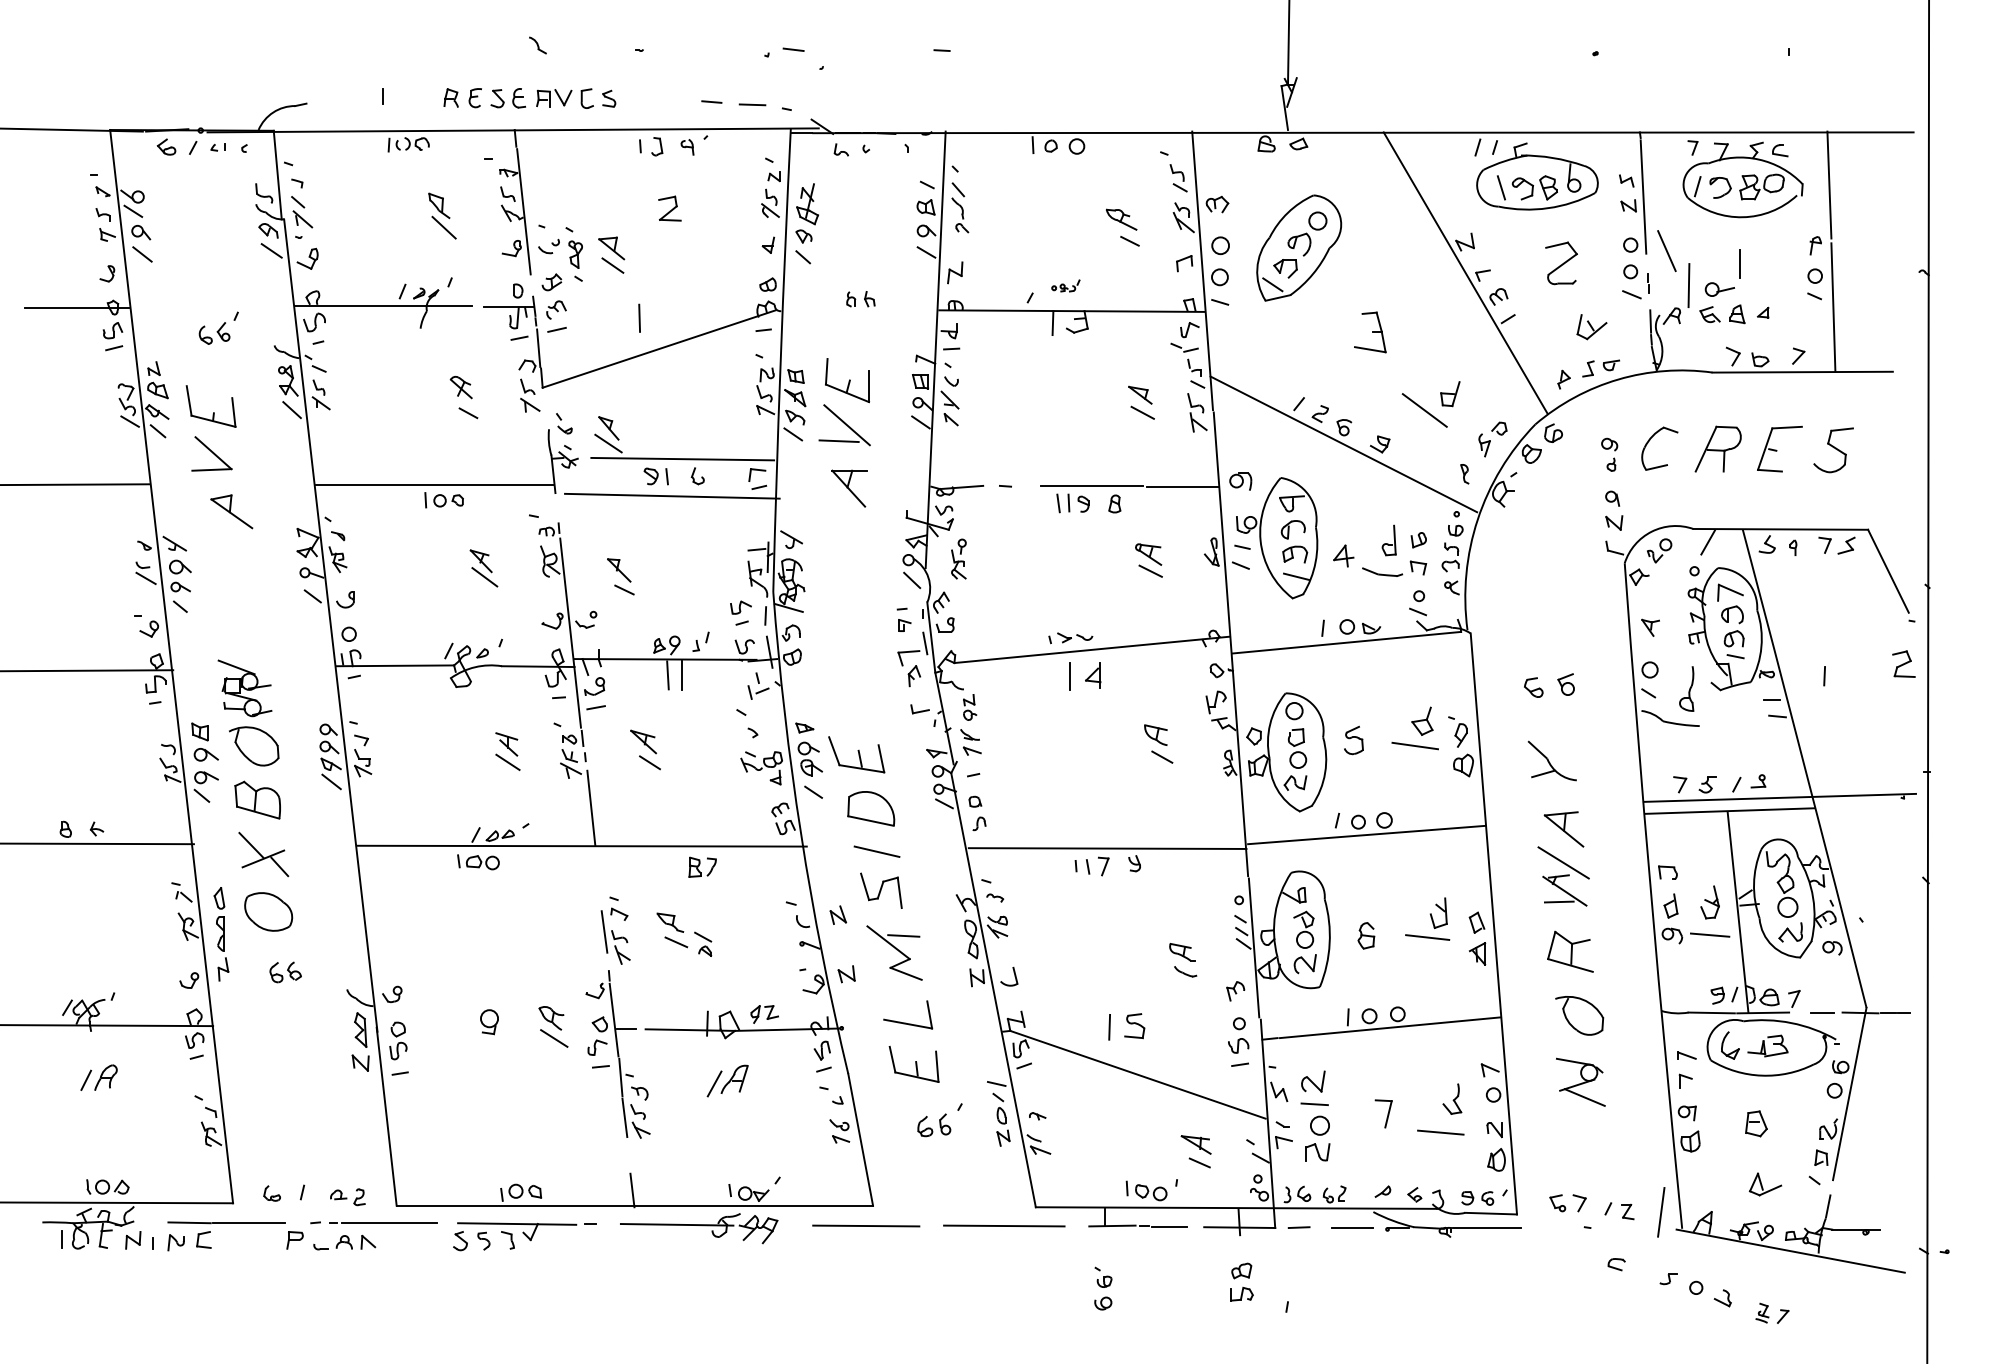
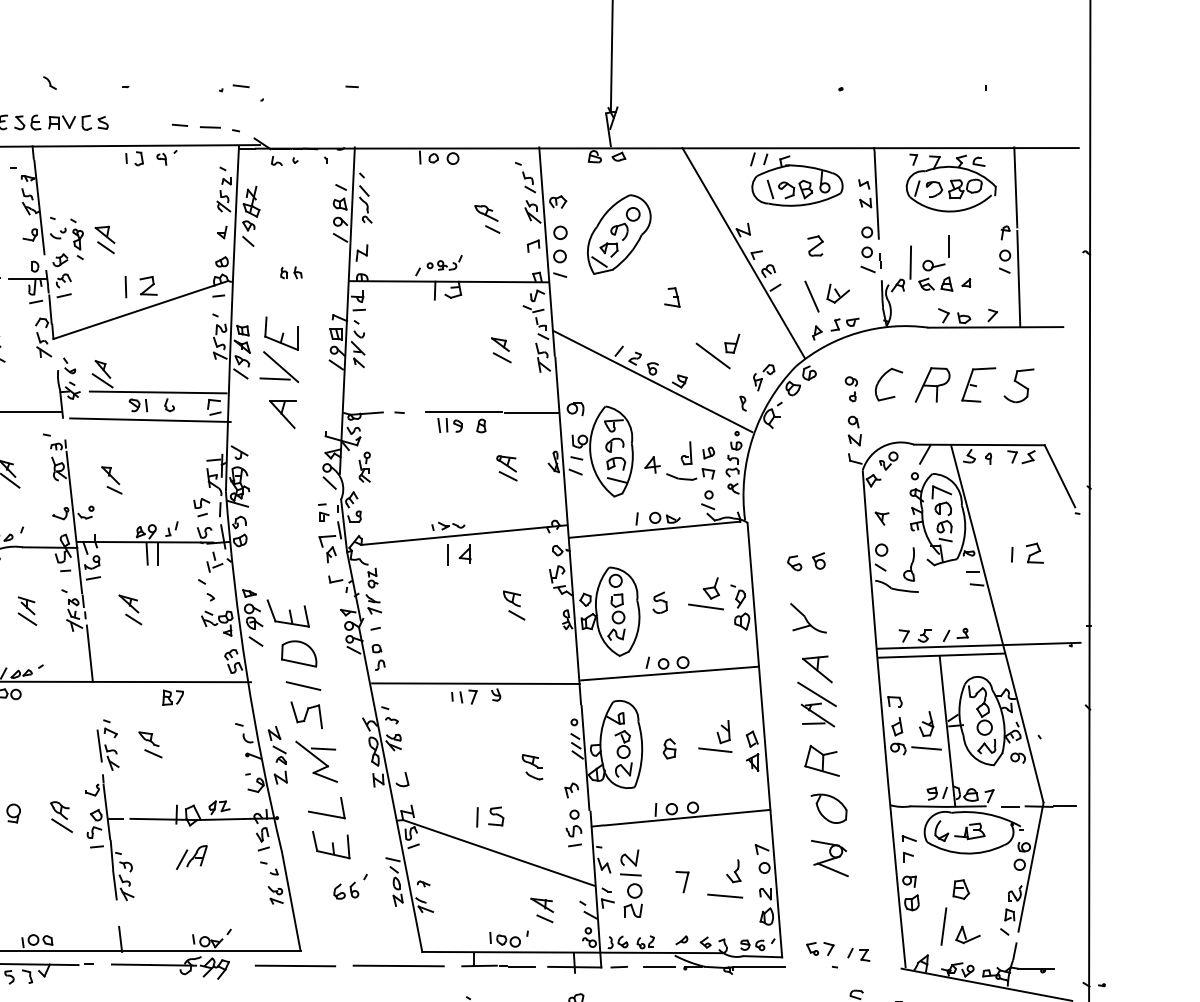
part: (669, 208) -> (148, 285), moved
line: (1666, 251) -> (811, 296), moved
part: (1561, 263) -> (815, 246), size x0.62
part: (1065, 285) -> (444, 262), size x1.67
part: (1369, 331) -> (671, 296), size x0.62
part: (1903, 663) -> (1034, 552), moved
part: (703, 943) -> (279, 754), moved
line: (1661, 1212) -> (944, 926), moved

